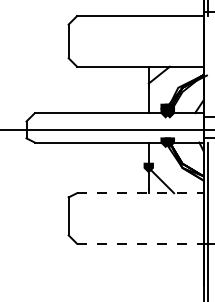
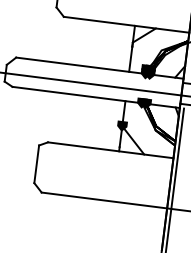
line: (140, 193) -> (110, 150), dashed -> solid
line: (140, 243) -> (104, 200), dashed -> solid

